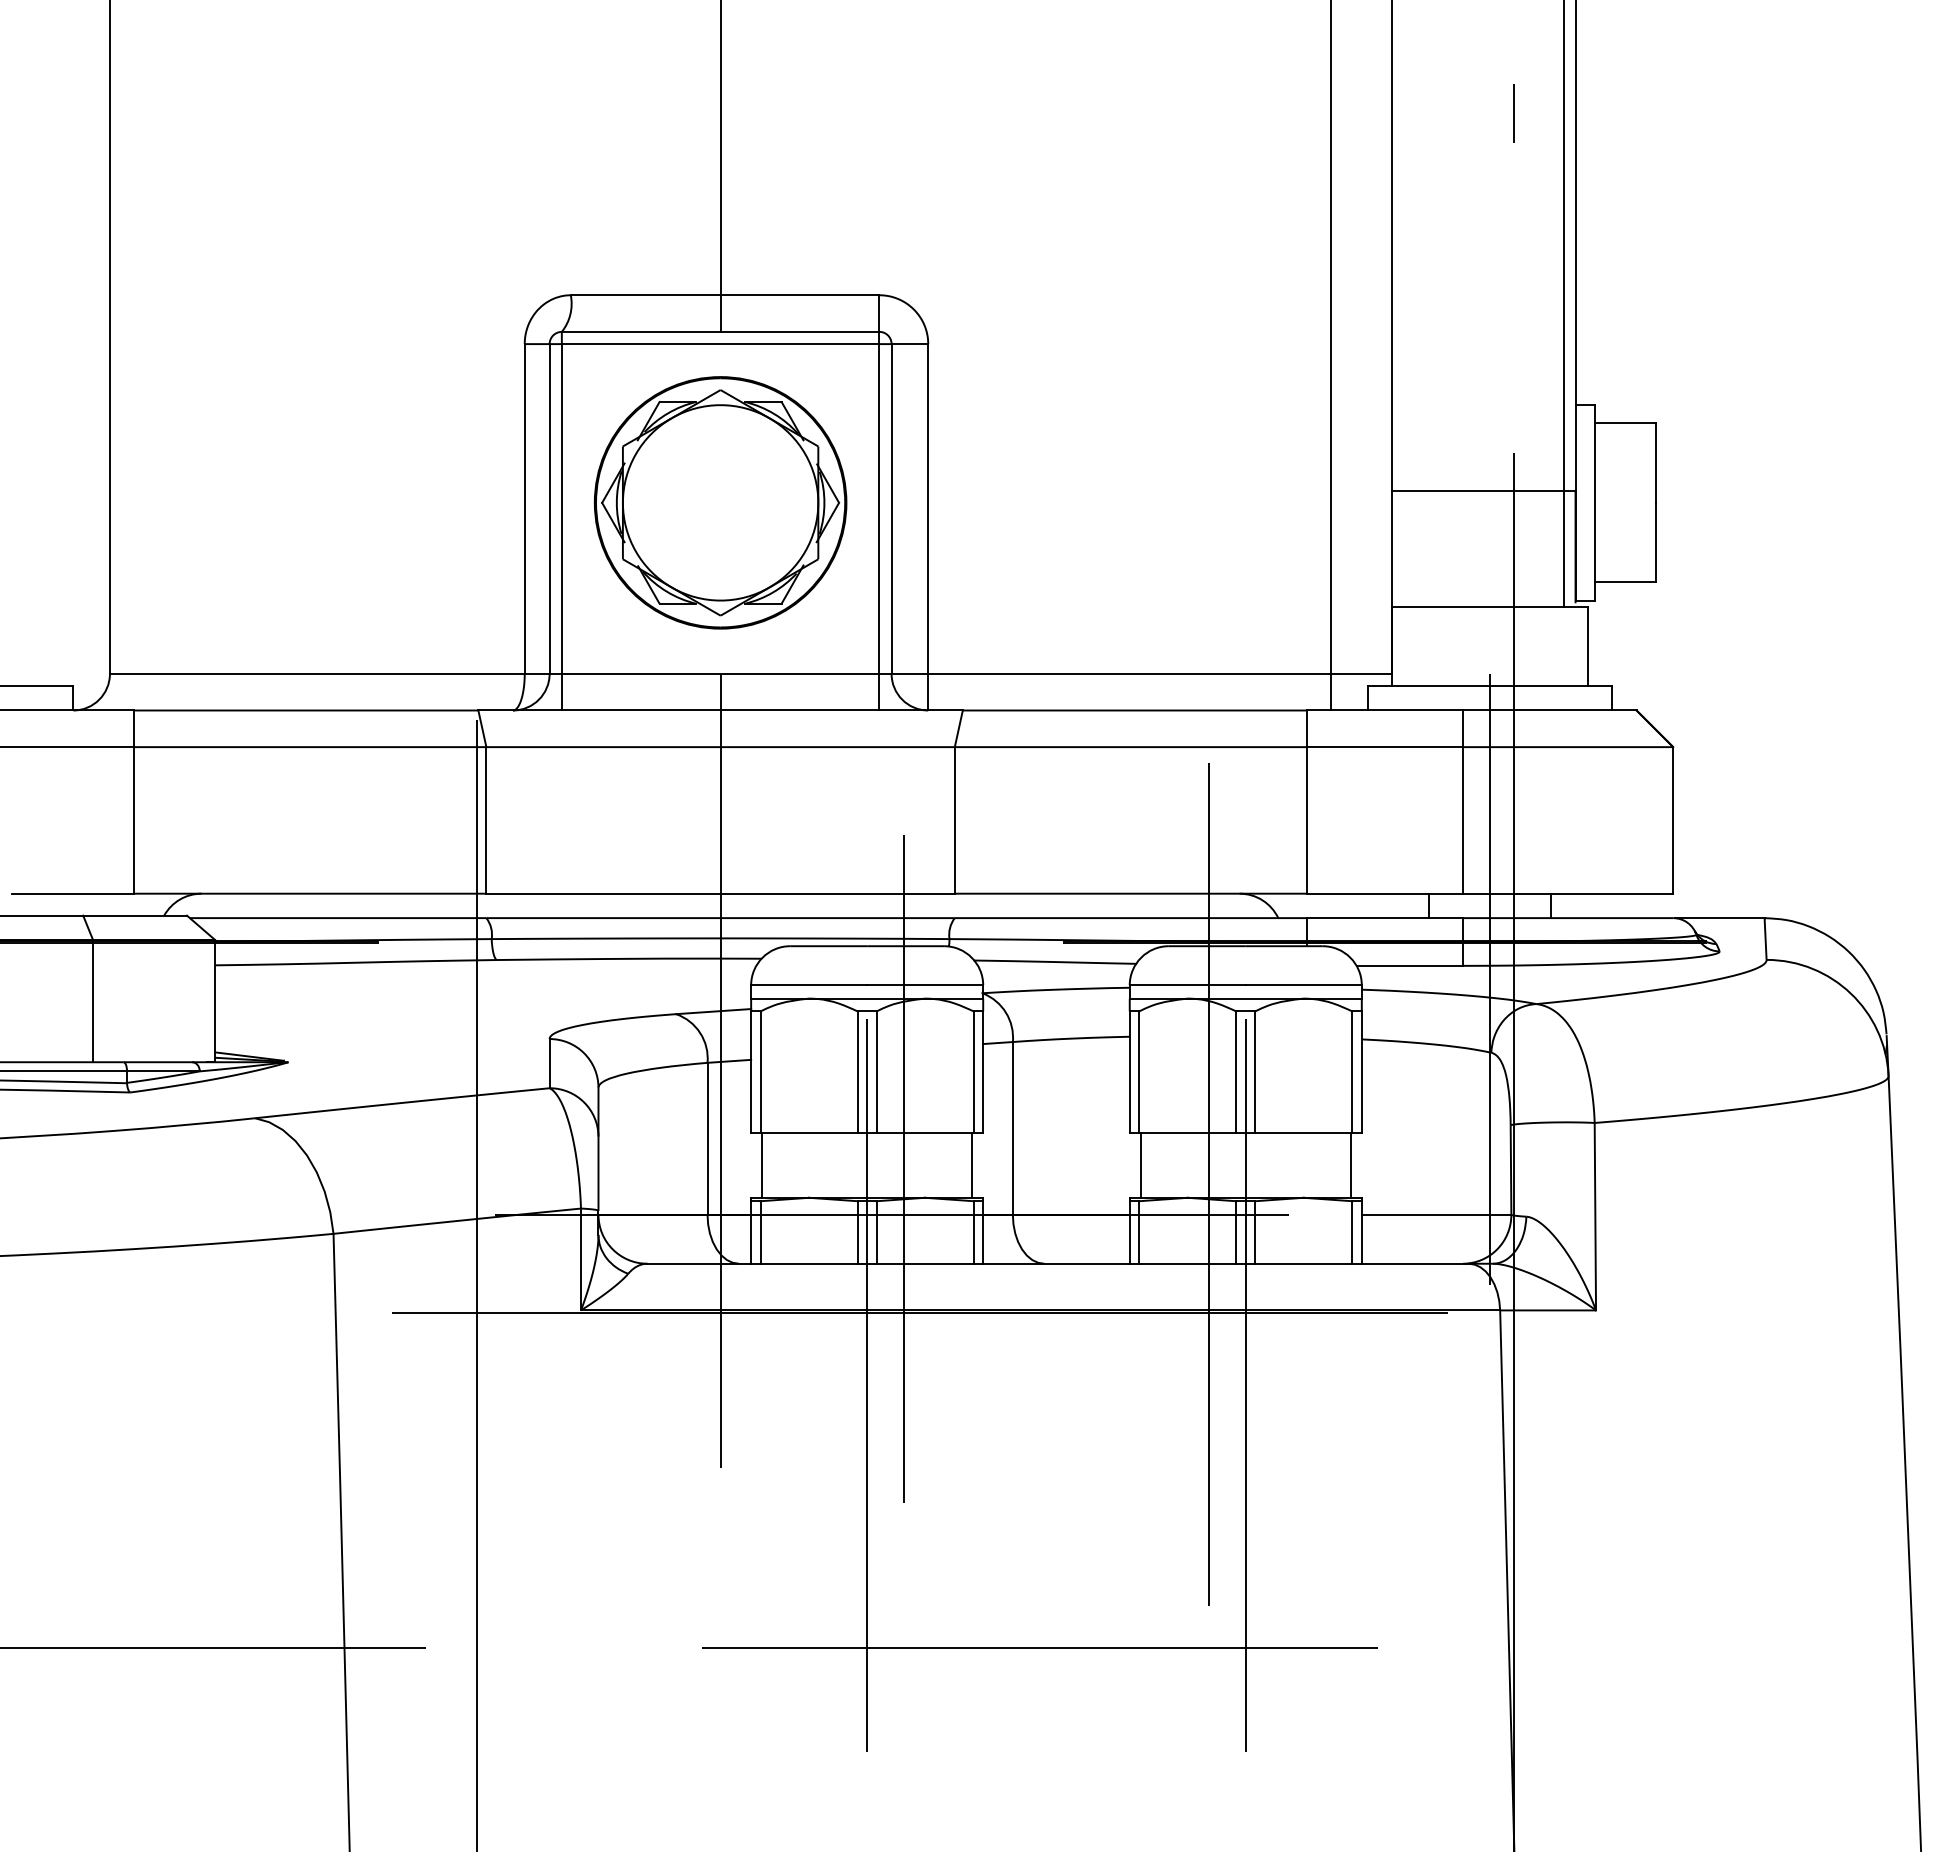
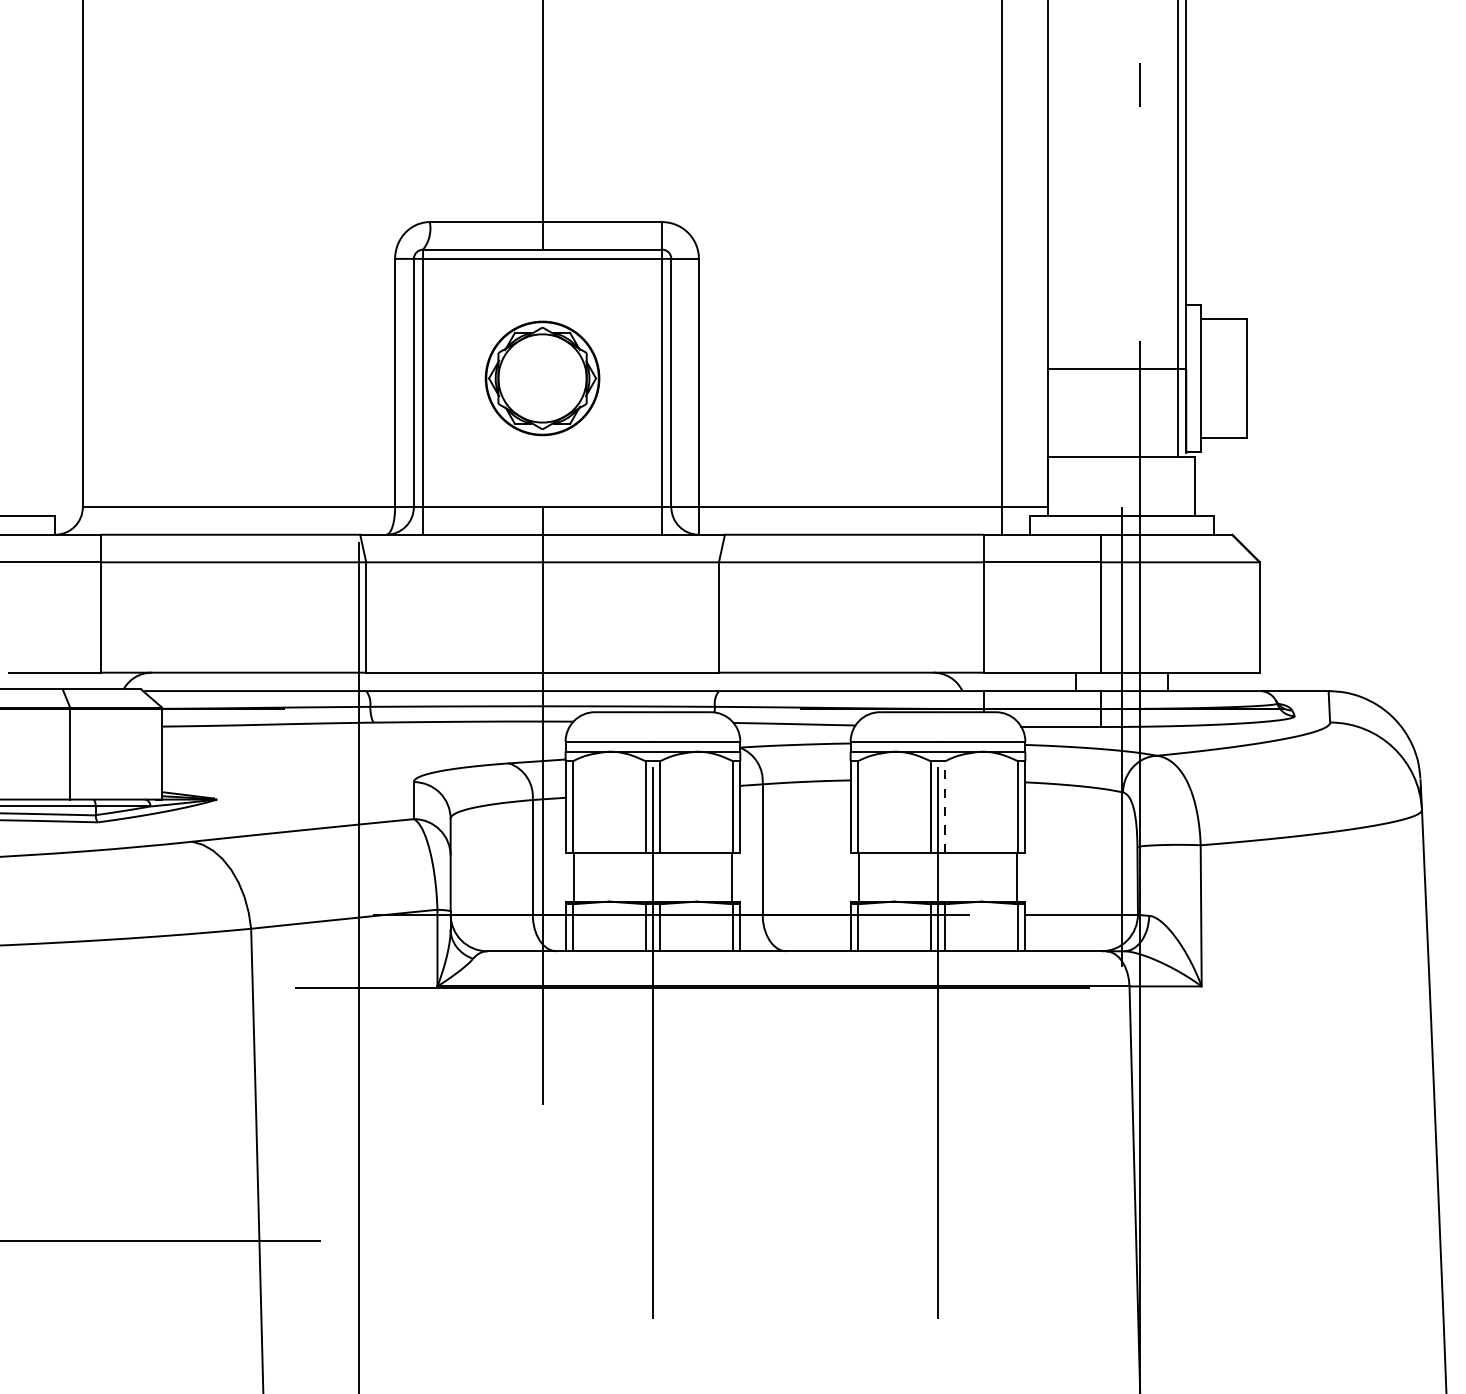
part: (720, 502) -> (542, 378), size x0.6
line: (1255, 1072) -> (945, 807), solid -> dashed
line: (903, 1168) -> (680, 879), removed
line: (1209, 1184) -> (910, 891), removed
line: (1040, 1648) -> (783, 1240), removed

